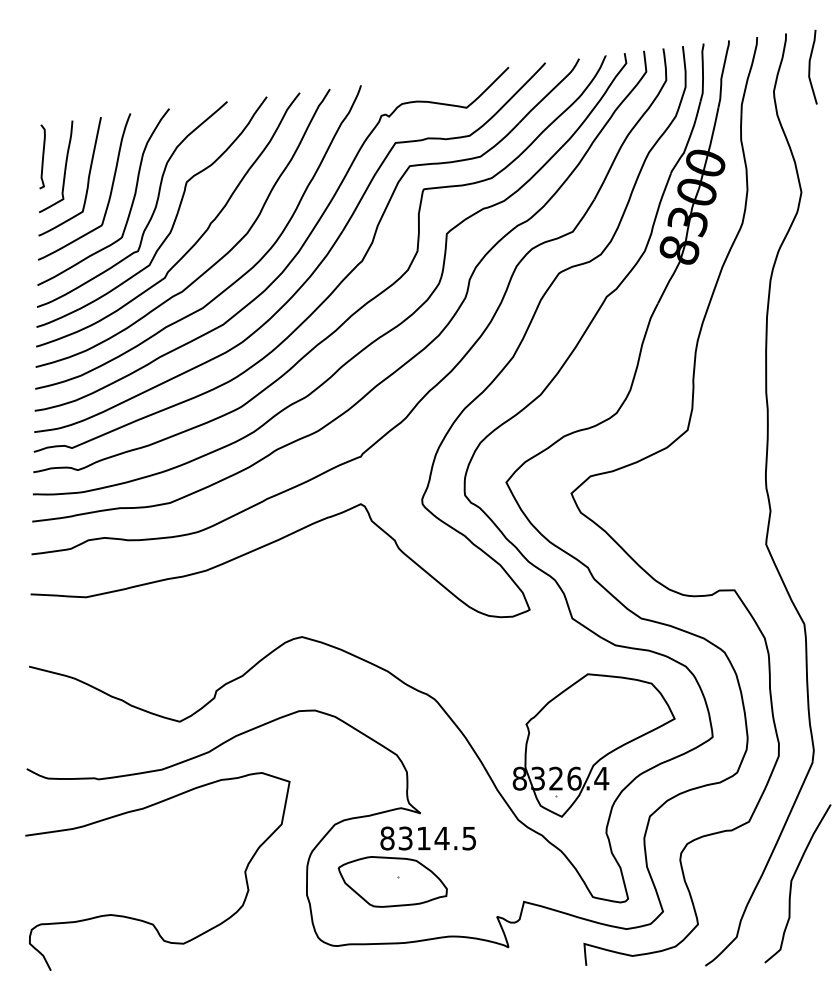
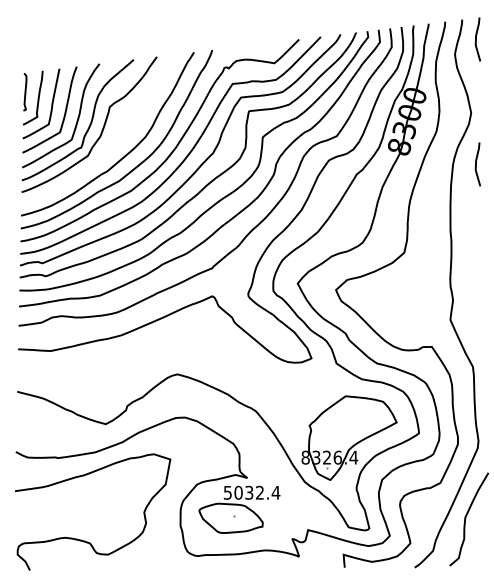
curve: (192, 244) -> (113, 143), removed
curve: (810, 279) -> (476, 164), added
text: (427, 837) -> (251, 492), 8314.5 -> 5032.4

